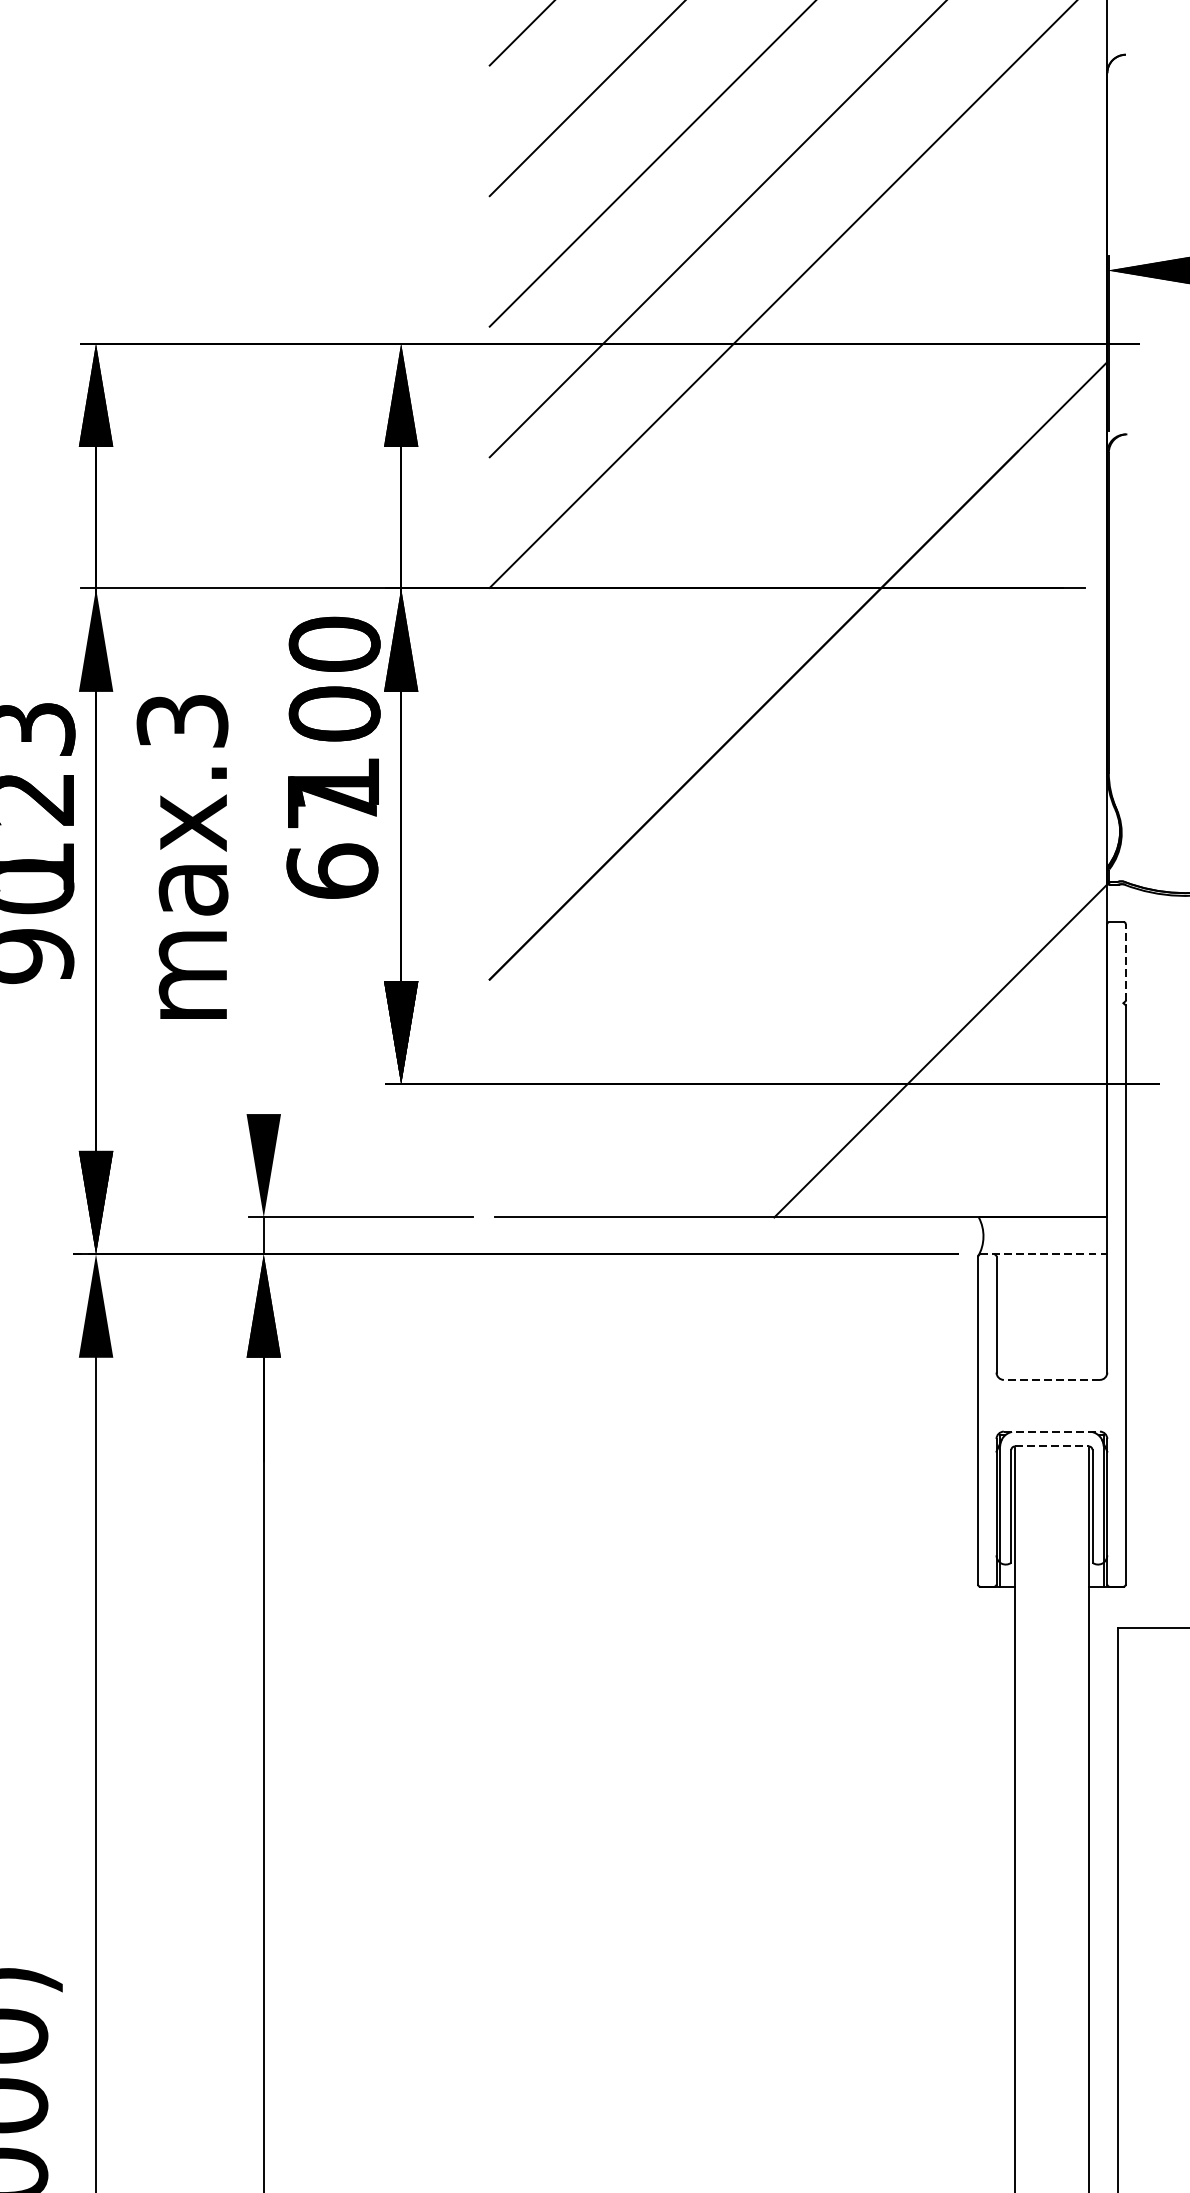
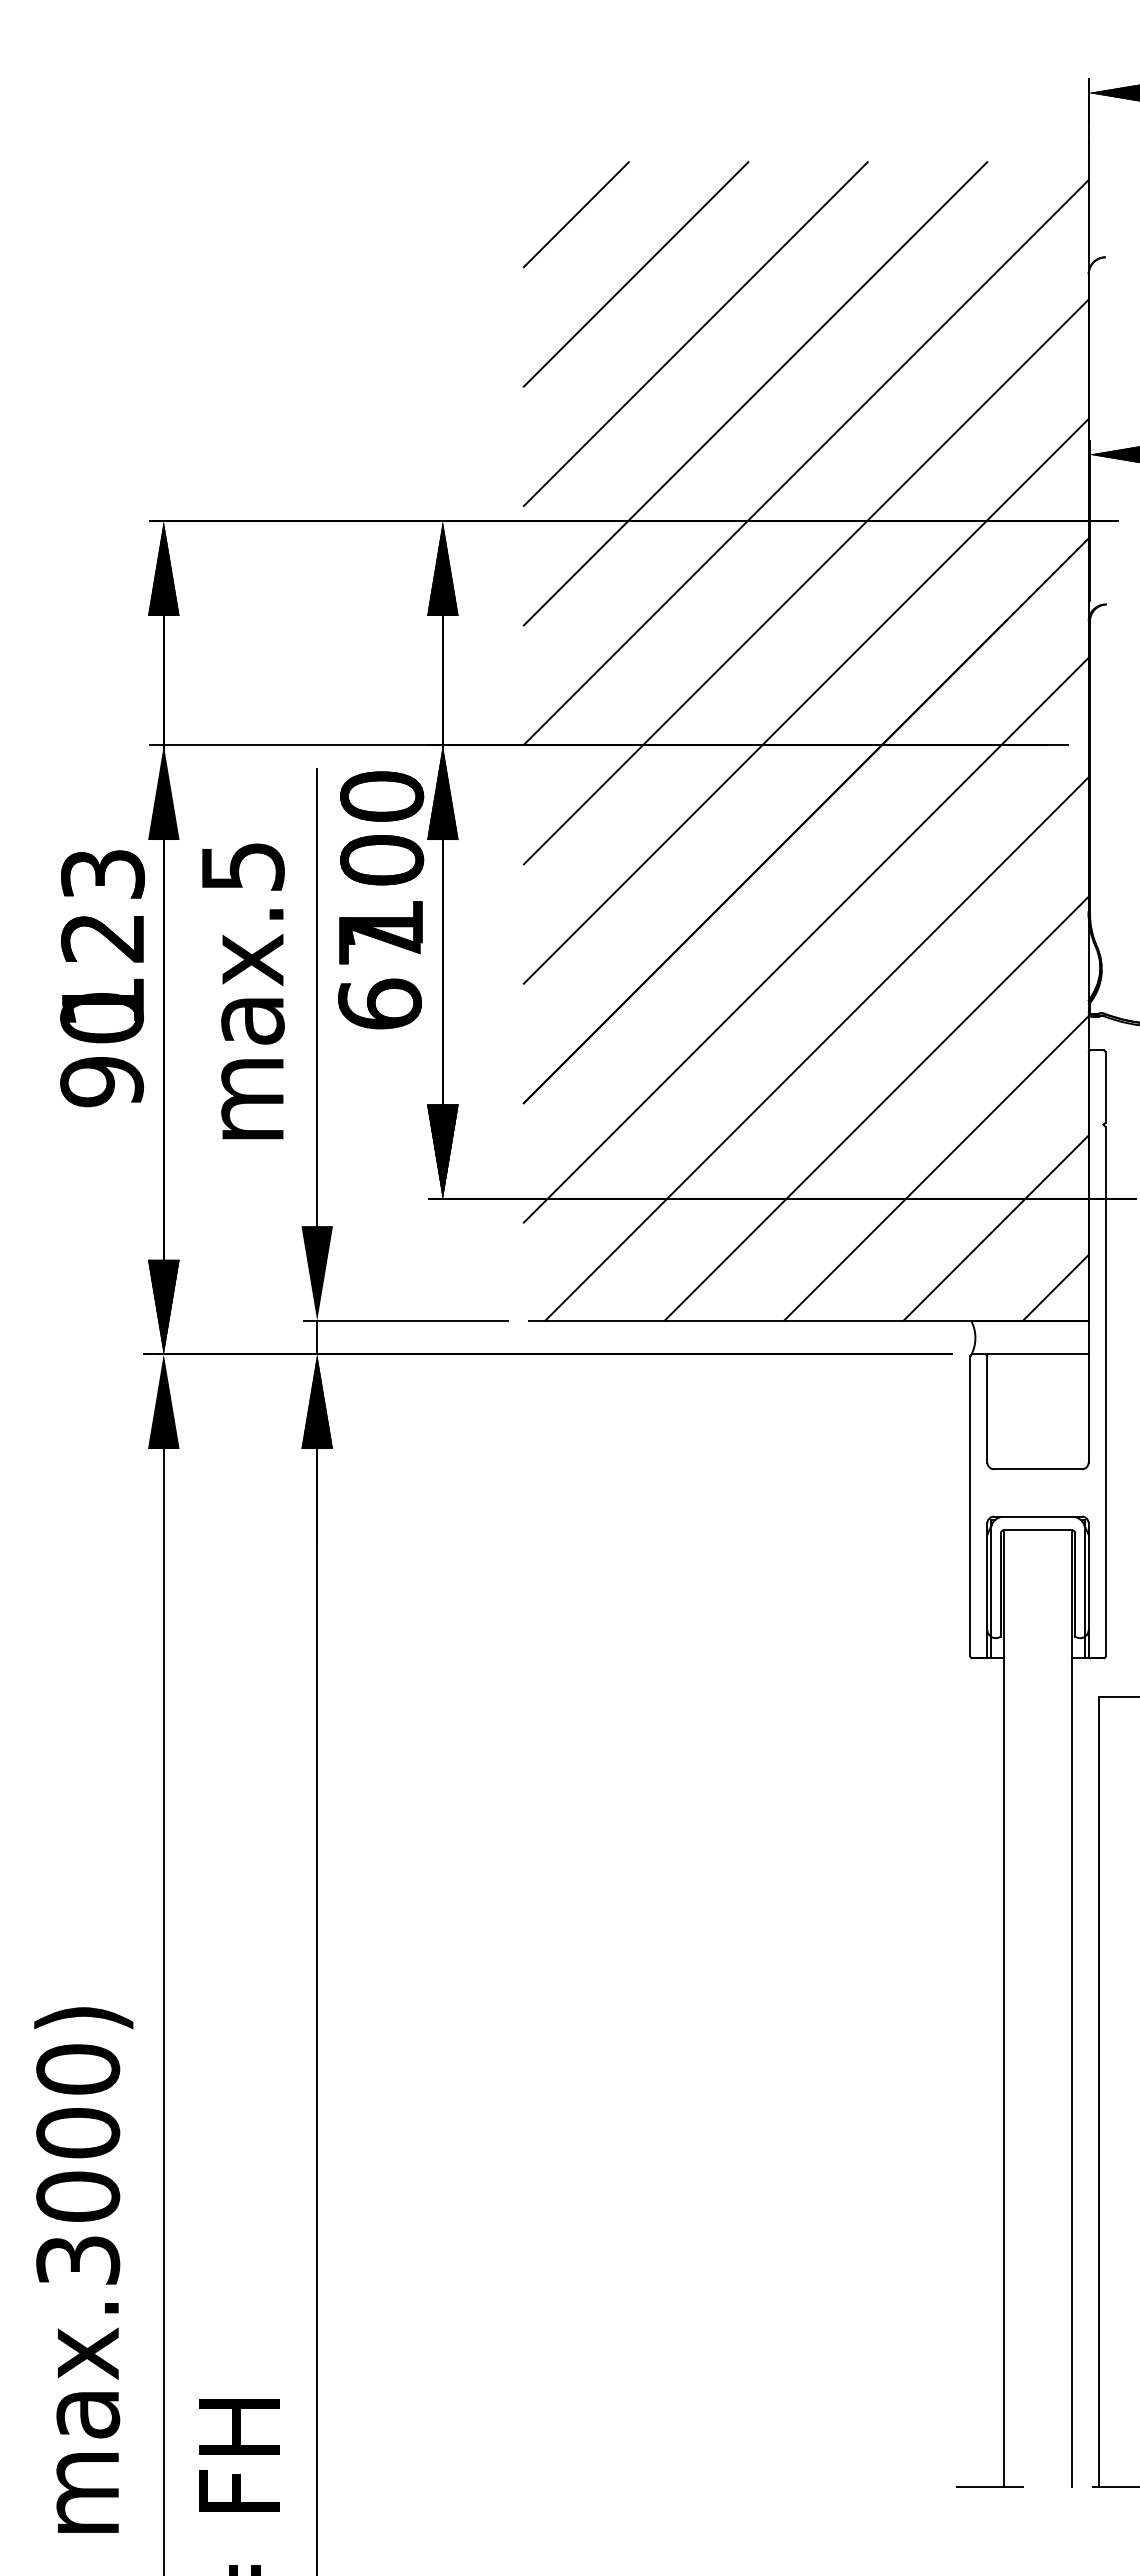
line: (797, 409) -> (805, 581), added
line: (797, 540) -> (805, 701), added
text: (182, 720) -> (242, 866), max.3 -> max.5
line: (797, 800) -> (805, 939), added
line: (264, 864) -> (317, 997), added
line: (809, 919) -> (816, 1048), added
line: (1125, 962) -> (1105, 1087), dashed -> solid
line: (875, 985) -> (876, 1108), added
line: (1005, 1115) -> (995, 1227), added
line: (1071, 1181) -> (1055, 1287), added
line: (1044, 1254) -> (1031, 1354), dashed -> solid
line: (1052, 1380) -> (1038, 1469), dashed -> solid
line: (1052, 1431) -> (1038, 1516), dashed -> solid
line: (1052, 1446) -> (1038, 1530), dashed -> solid

